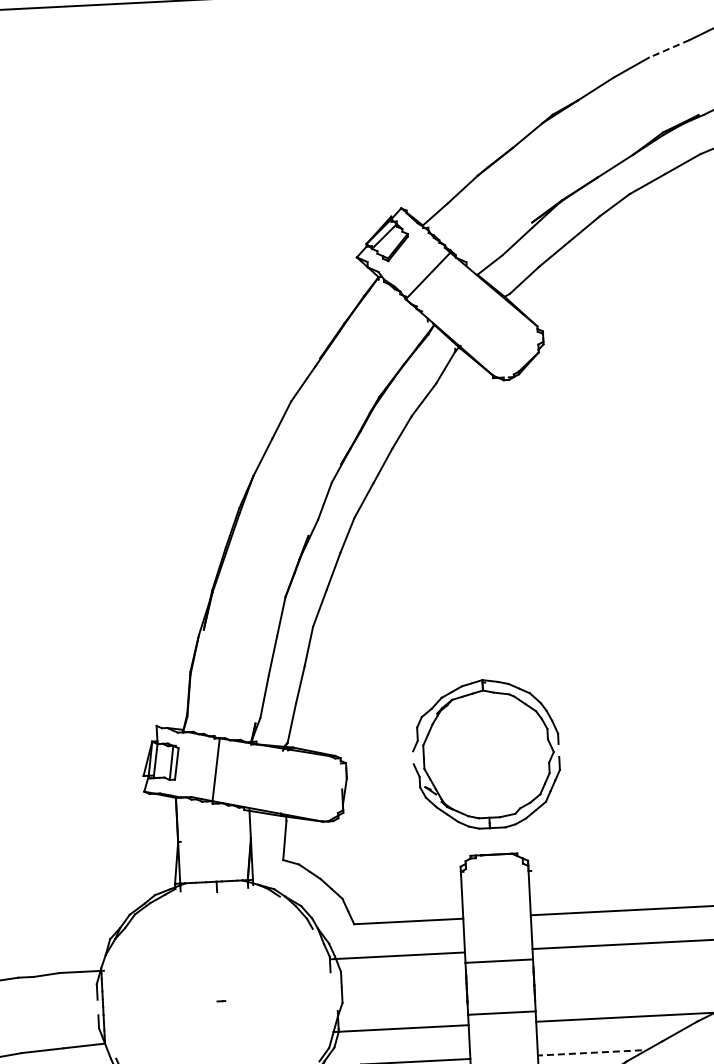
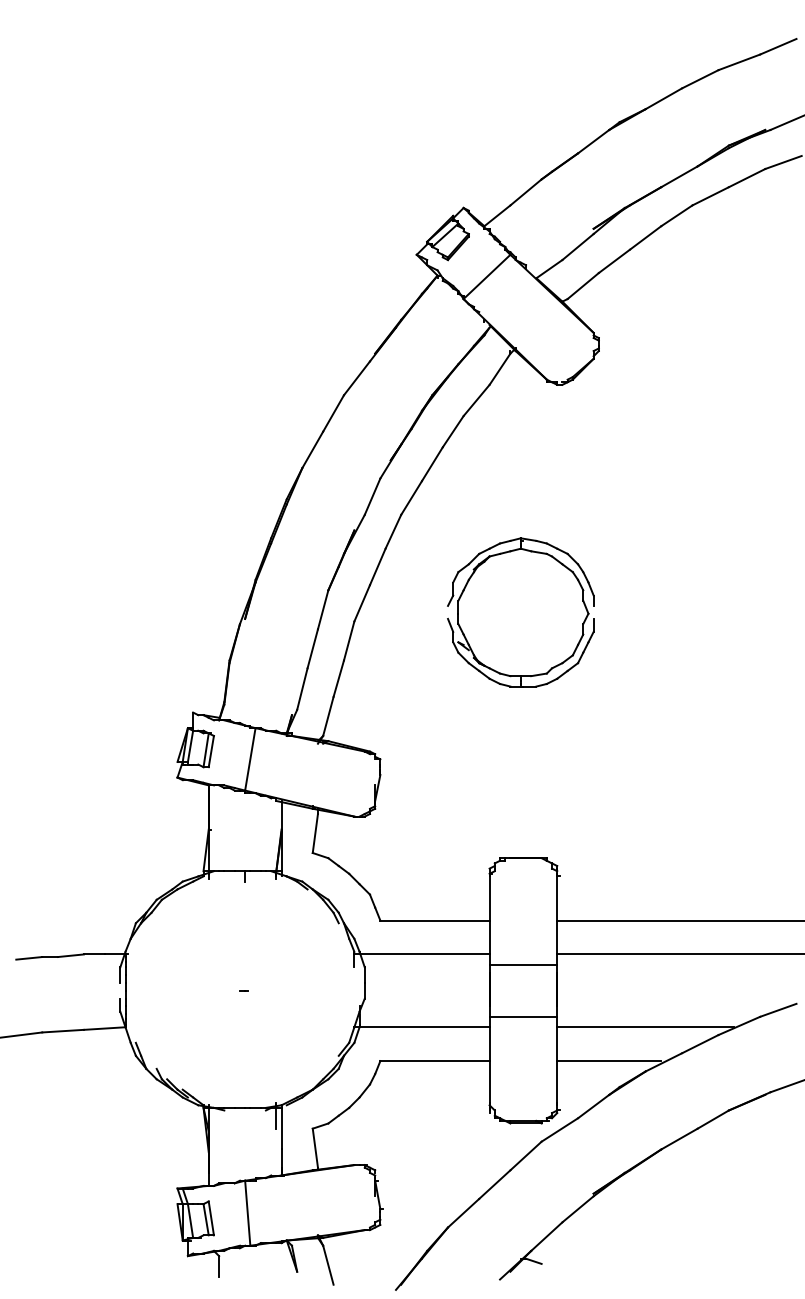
line: (668, 49) -> (738, 62), dashed -> solid
part: (485, 754) -> (520, 612), moved
line: (589, 1053) -> (608, 1061), dashed -> solid

